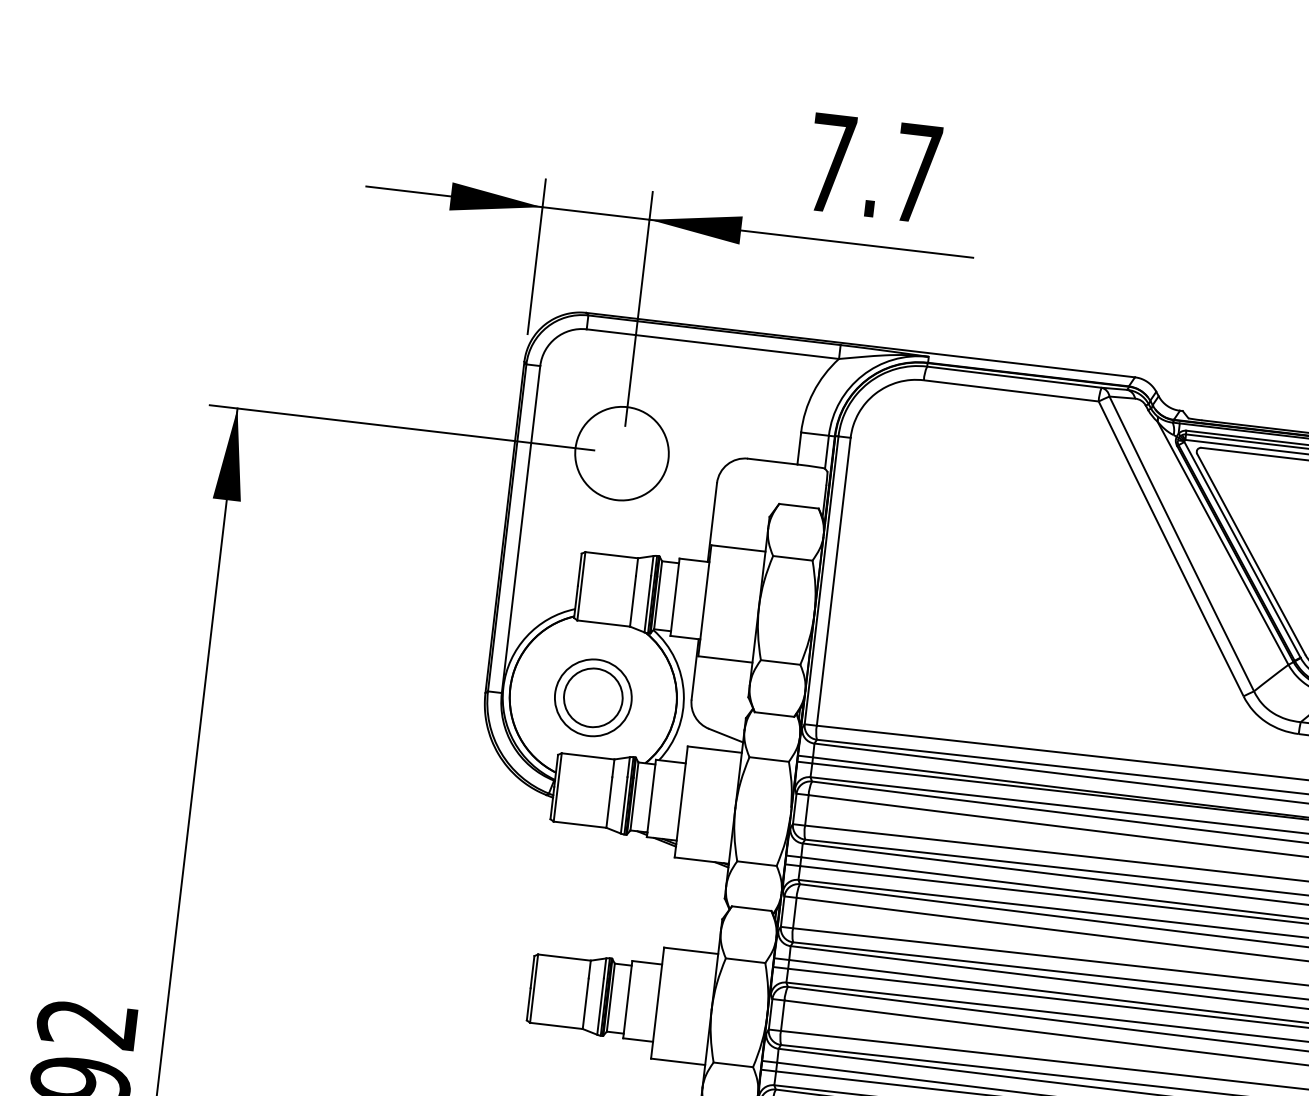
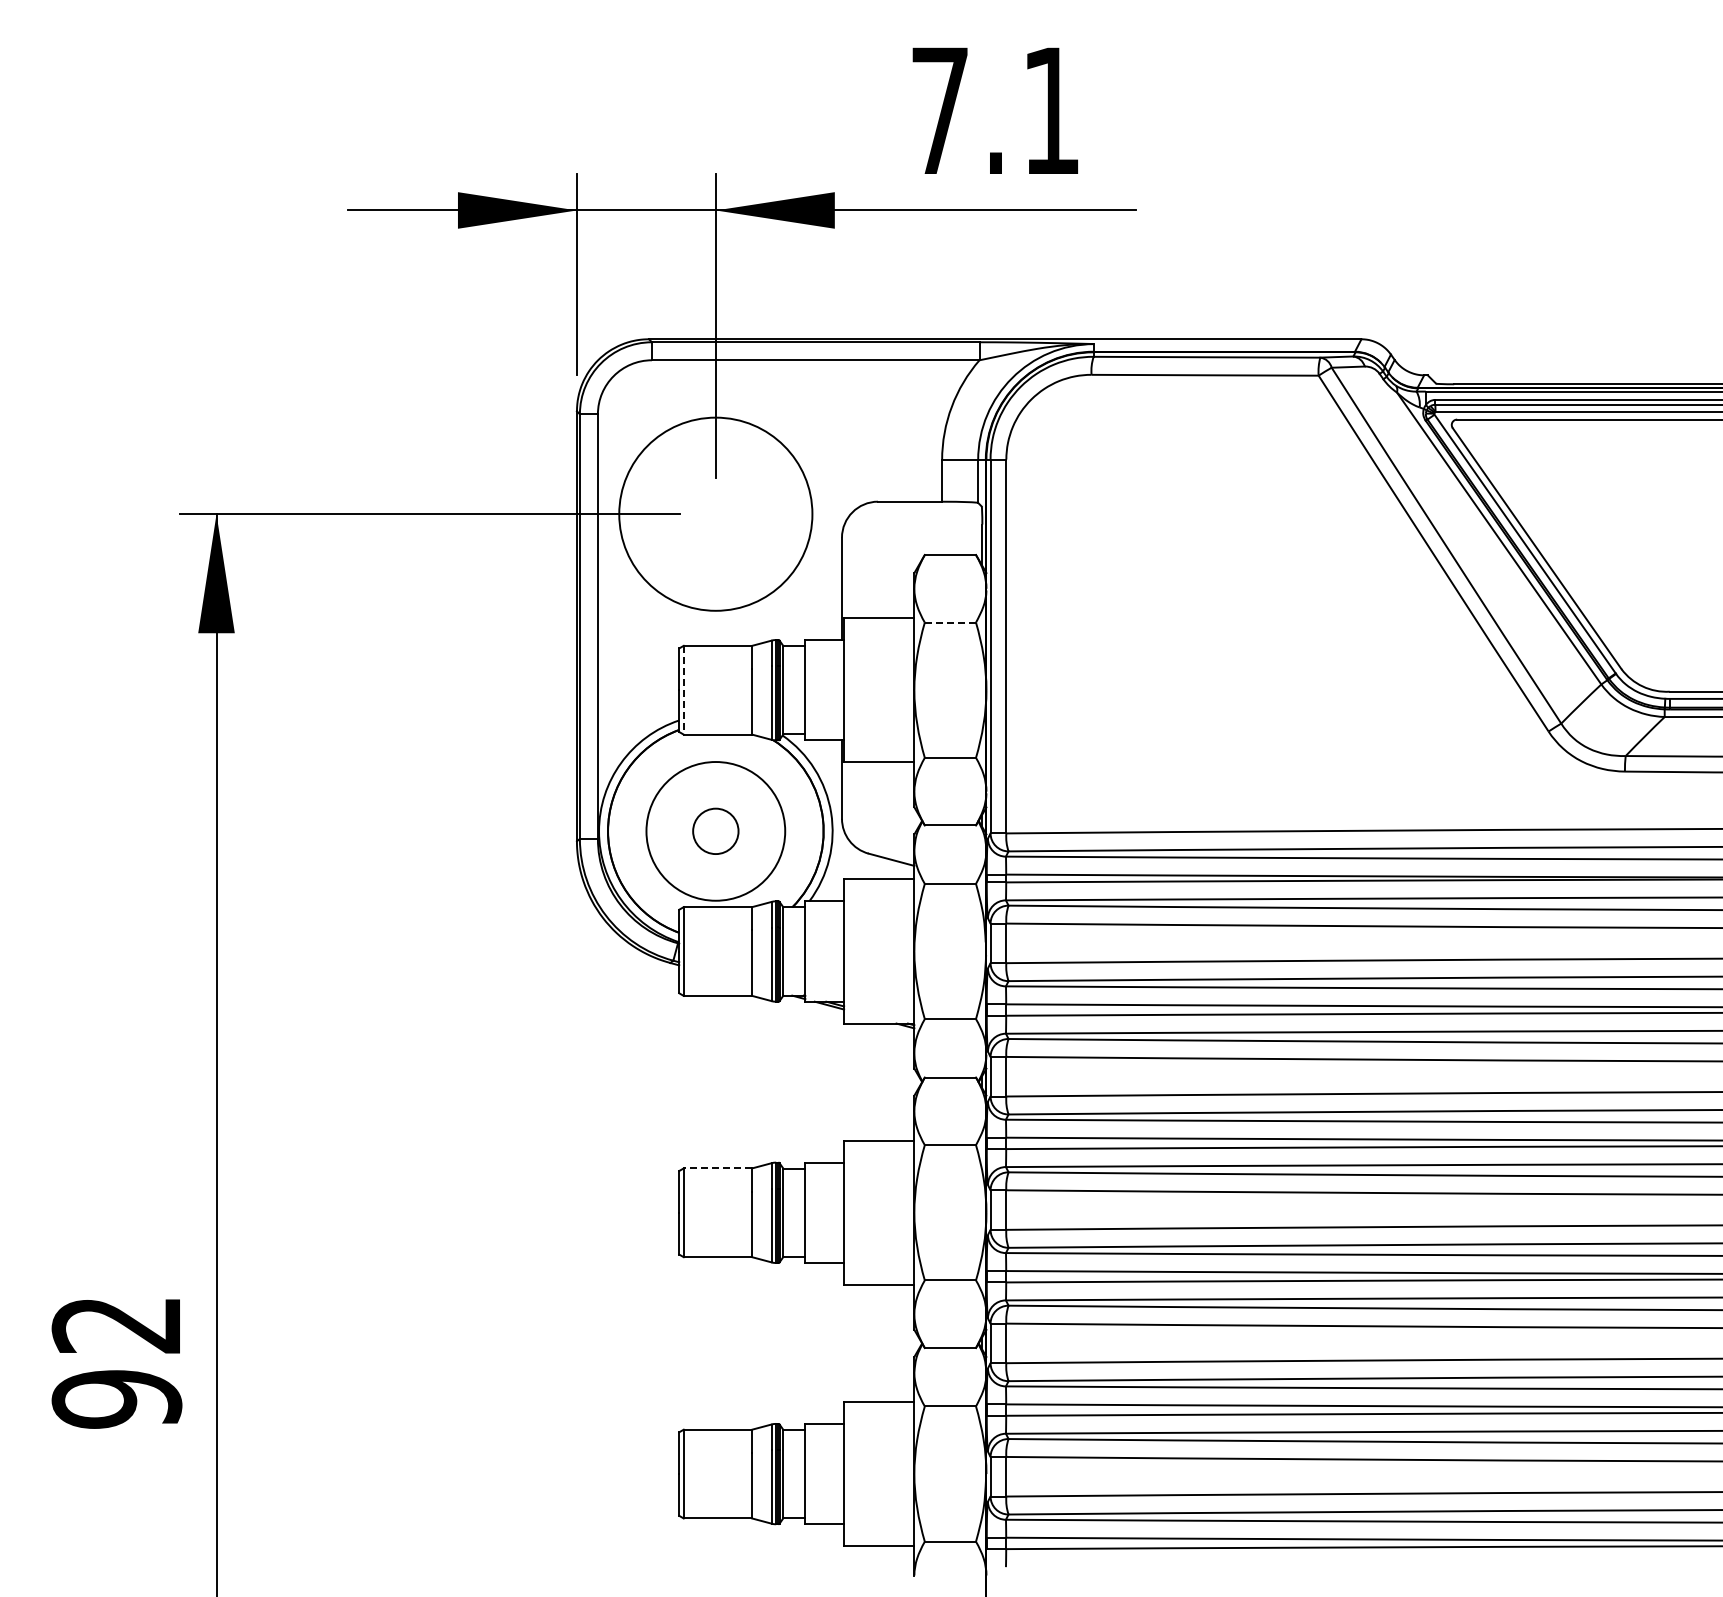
text: (917, 173) -> (1051, 110), 7.7 -> 7.1
circle: (621, 453) -> (715, 513), size x1.6
line: (792, 558) -> (950, 622), solid -> dashed
line: (581, 586) -> (683, 690), solid -> dashed
circle: (593, 697) -> (715, 830), size x1.4
circle: (593, 697) -> (715, 831), size x0.6
line: (564, 957) -> (717, 1168), solid -> dashed

